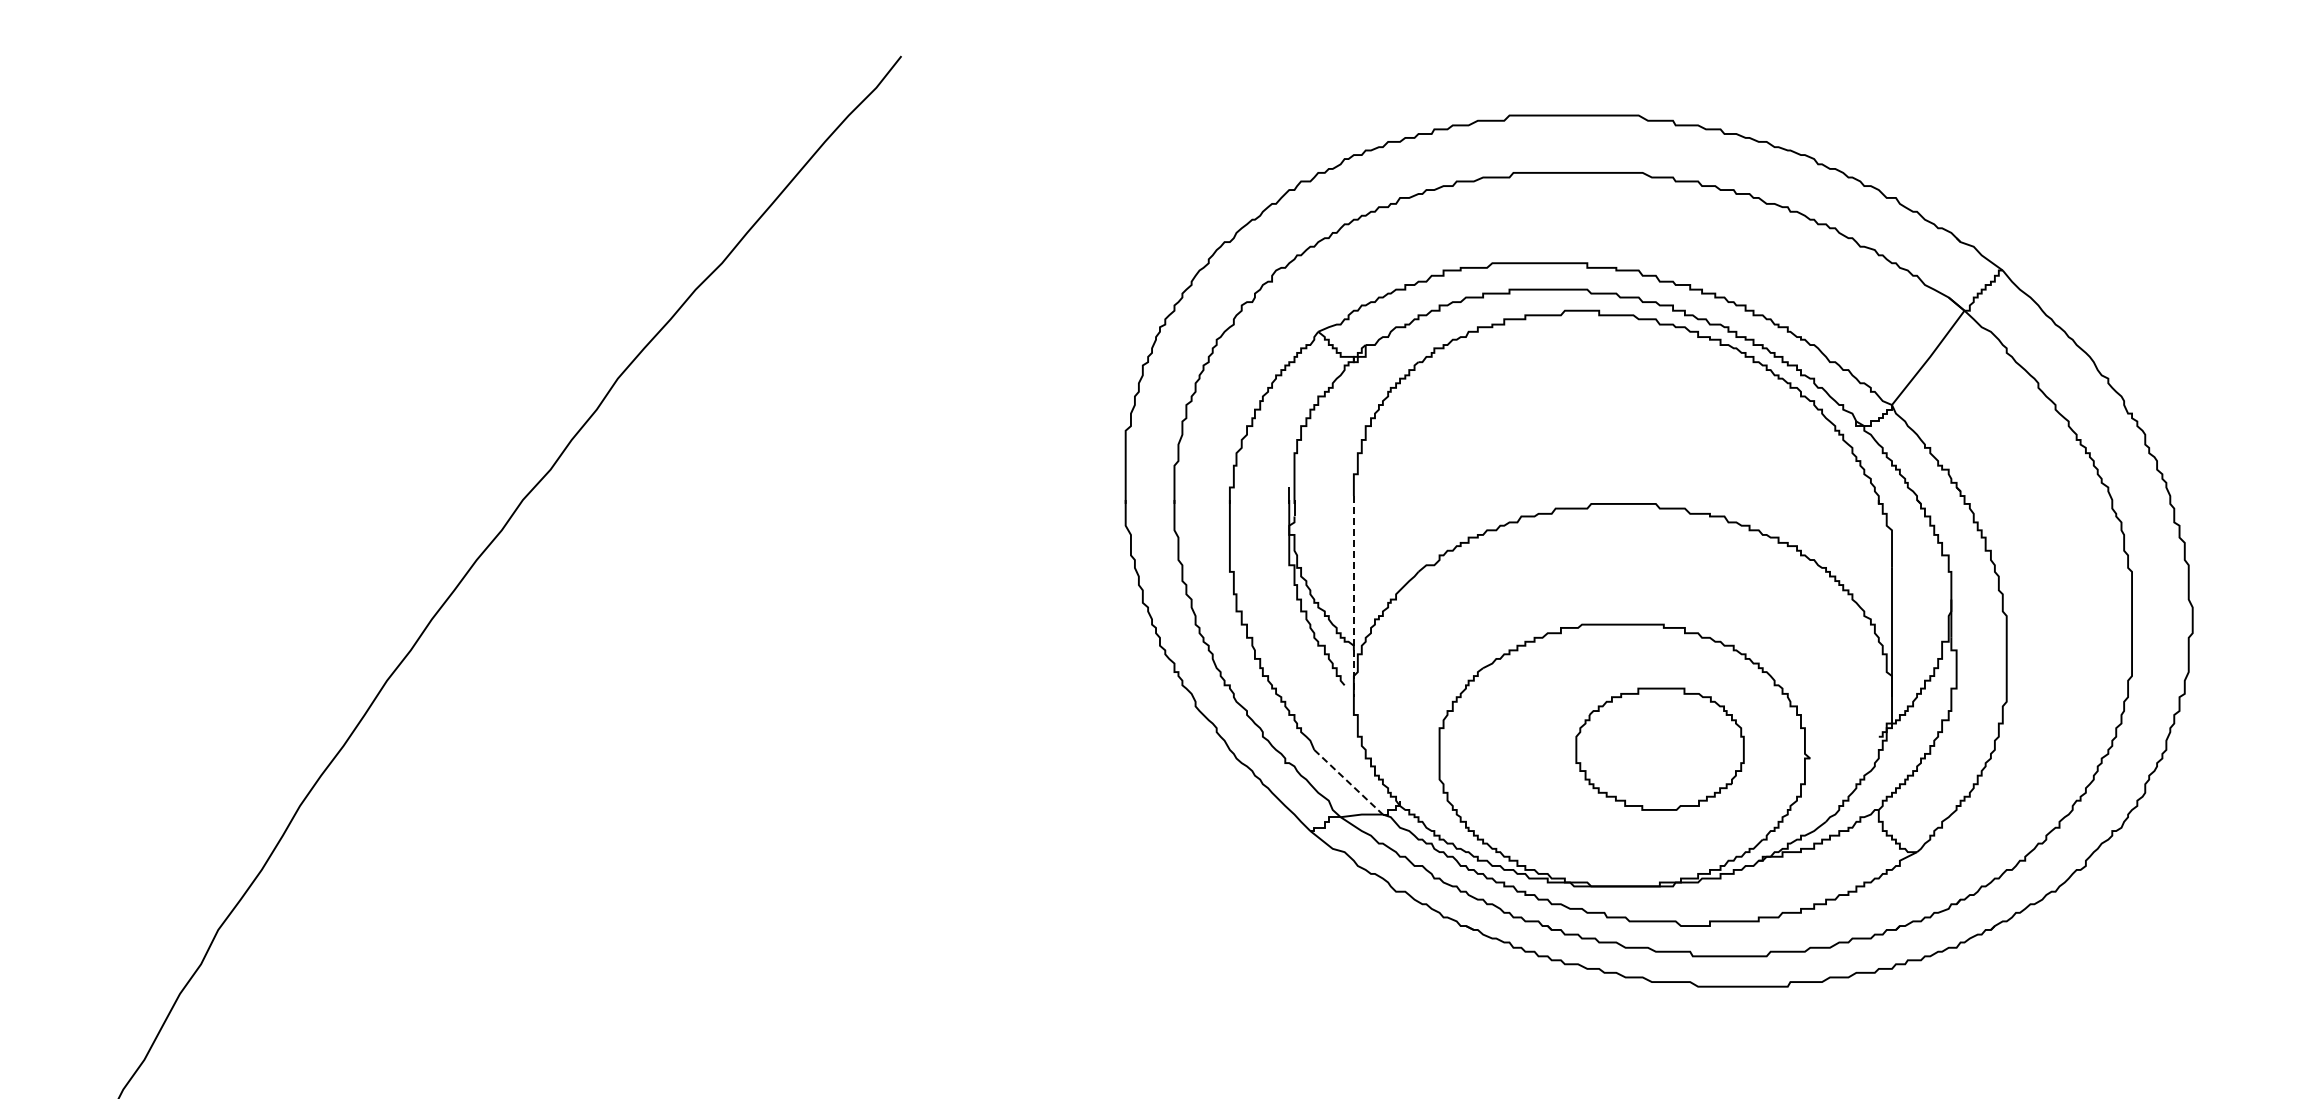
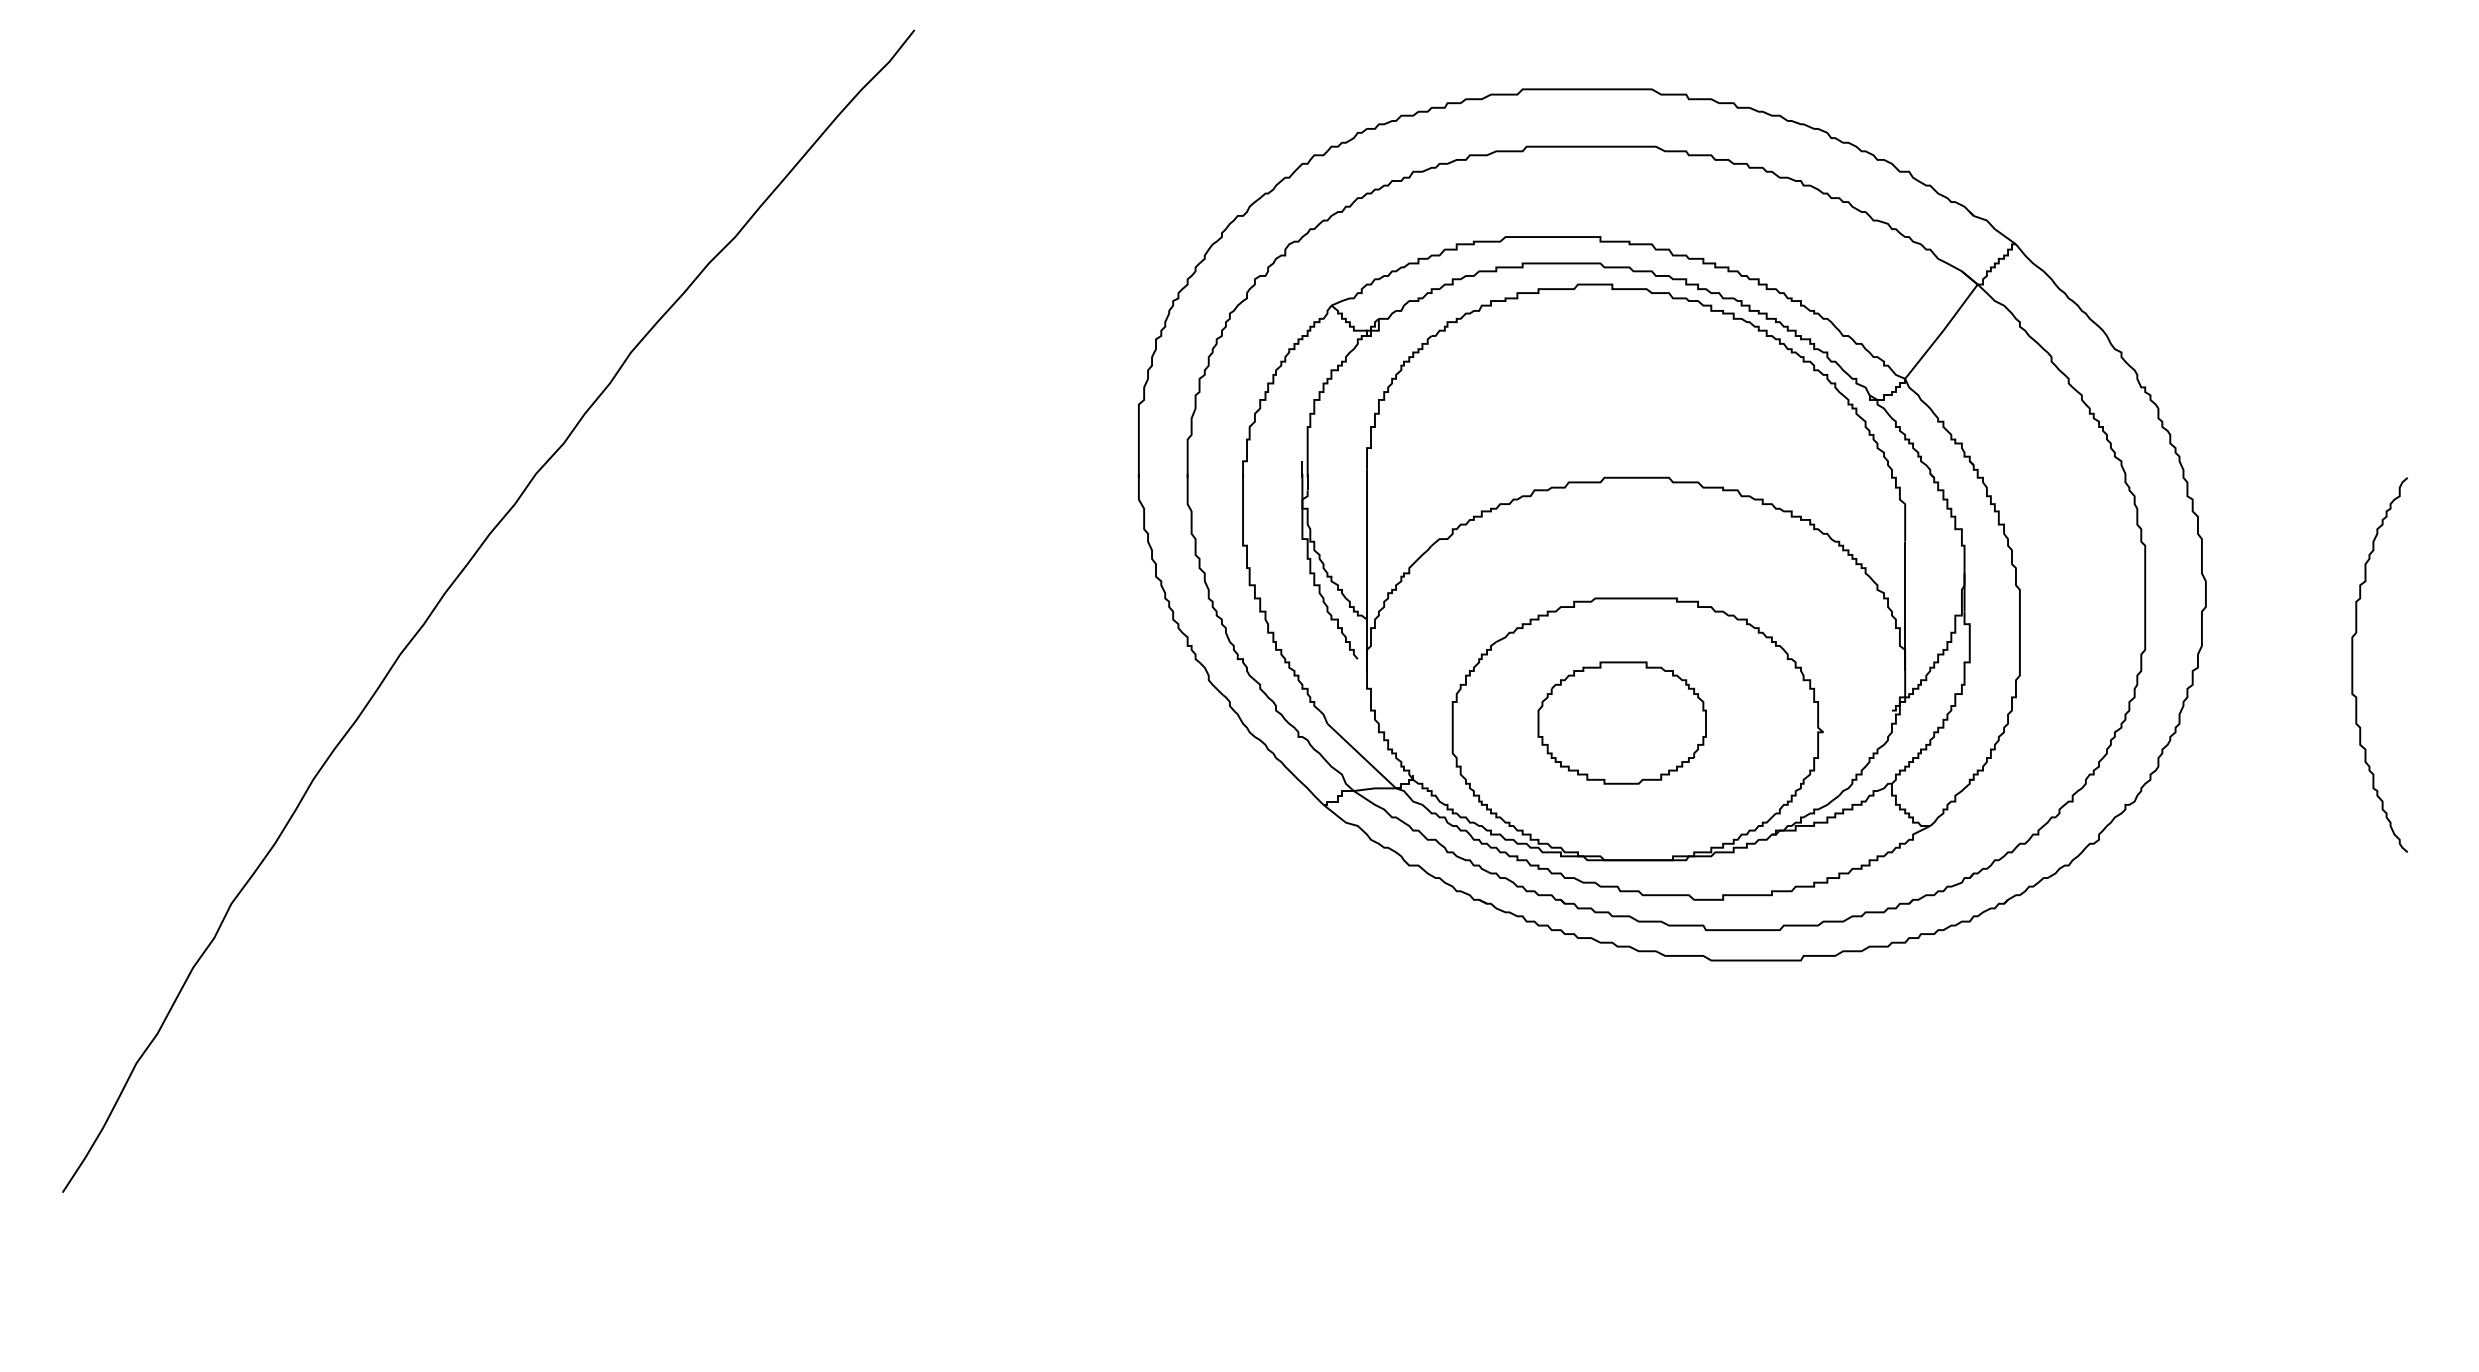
line: (1354, 596) -> (1367, 570), dashed -> solid
part: (1659, 748) -> (1621, 722), moved
line: (1349, 782) -> (1362, 756), dashed -> solid

